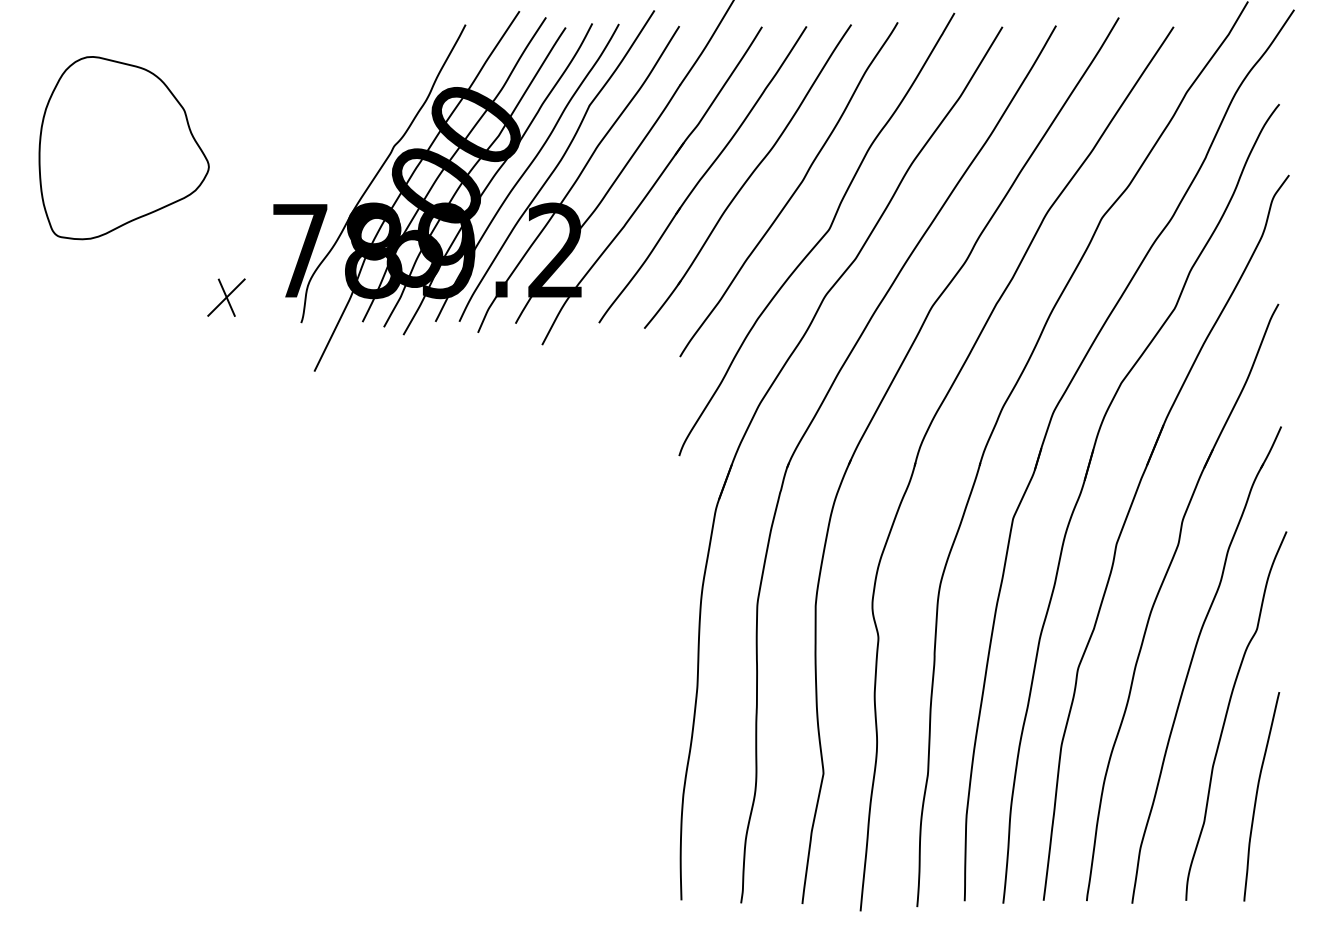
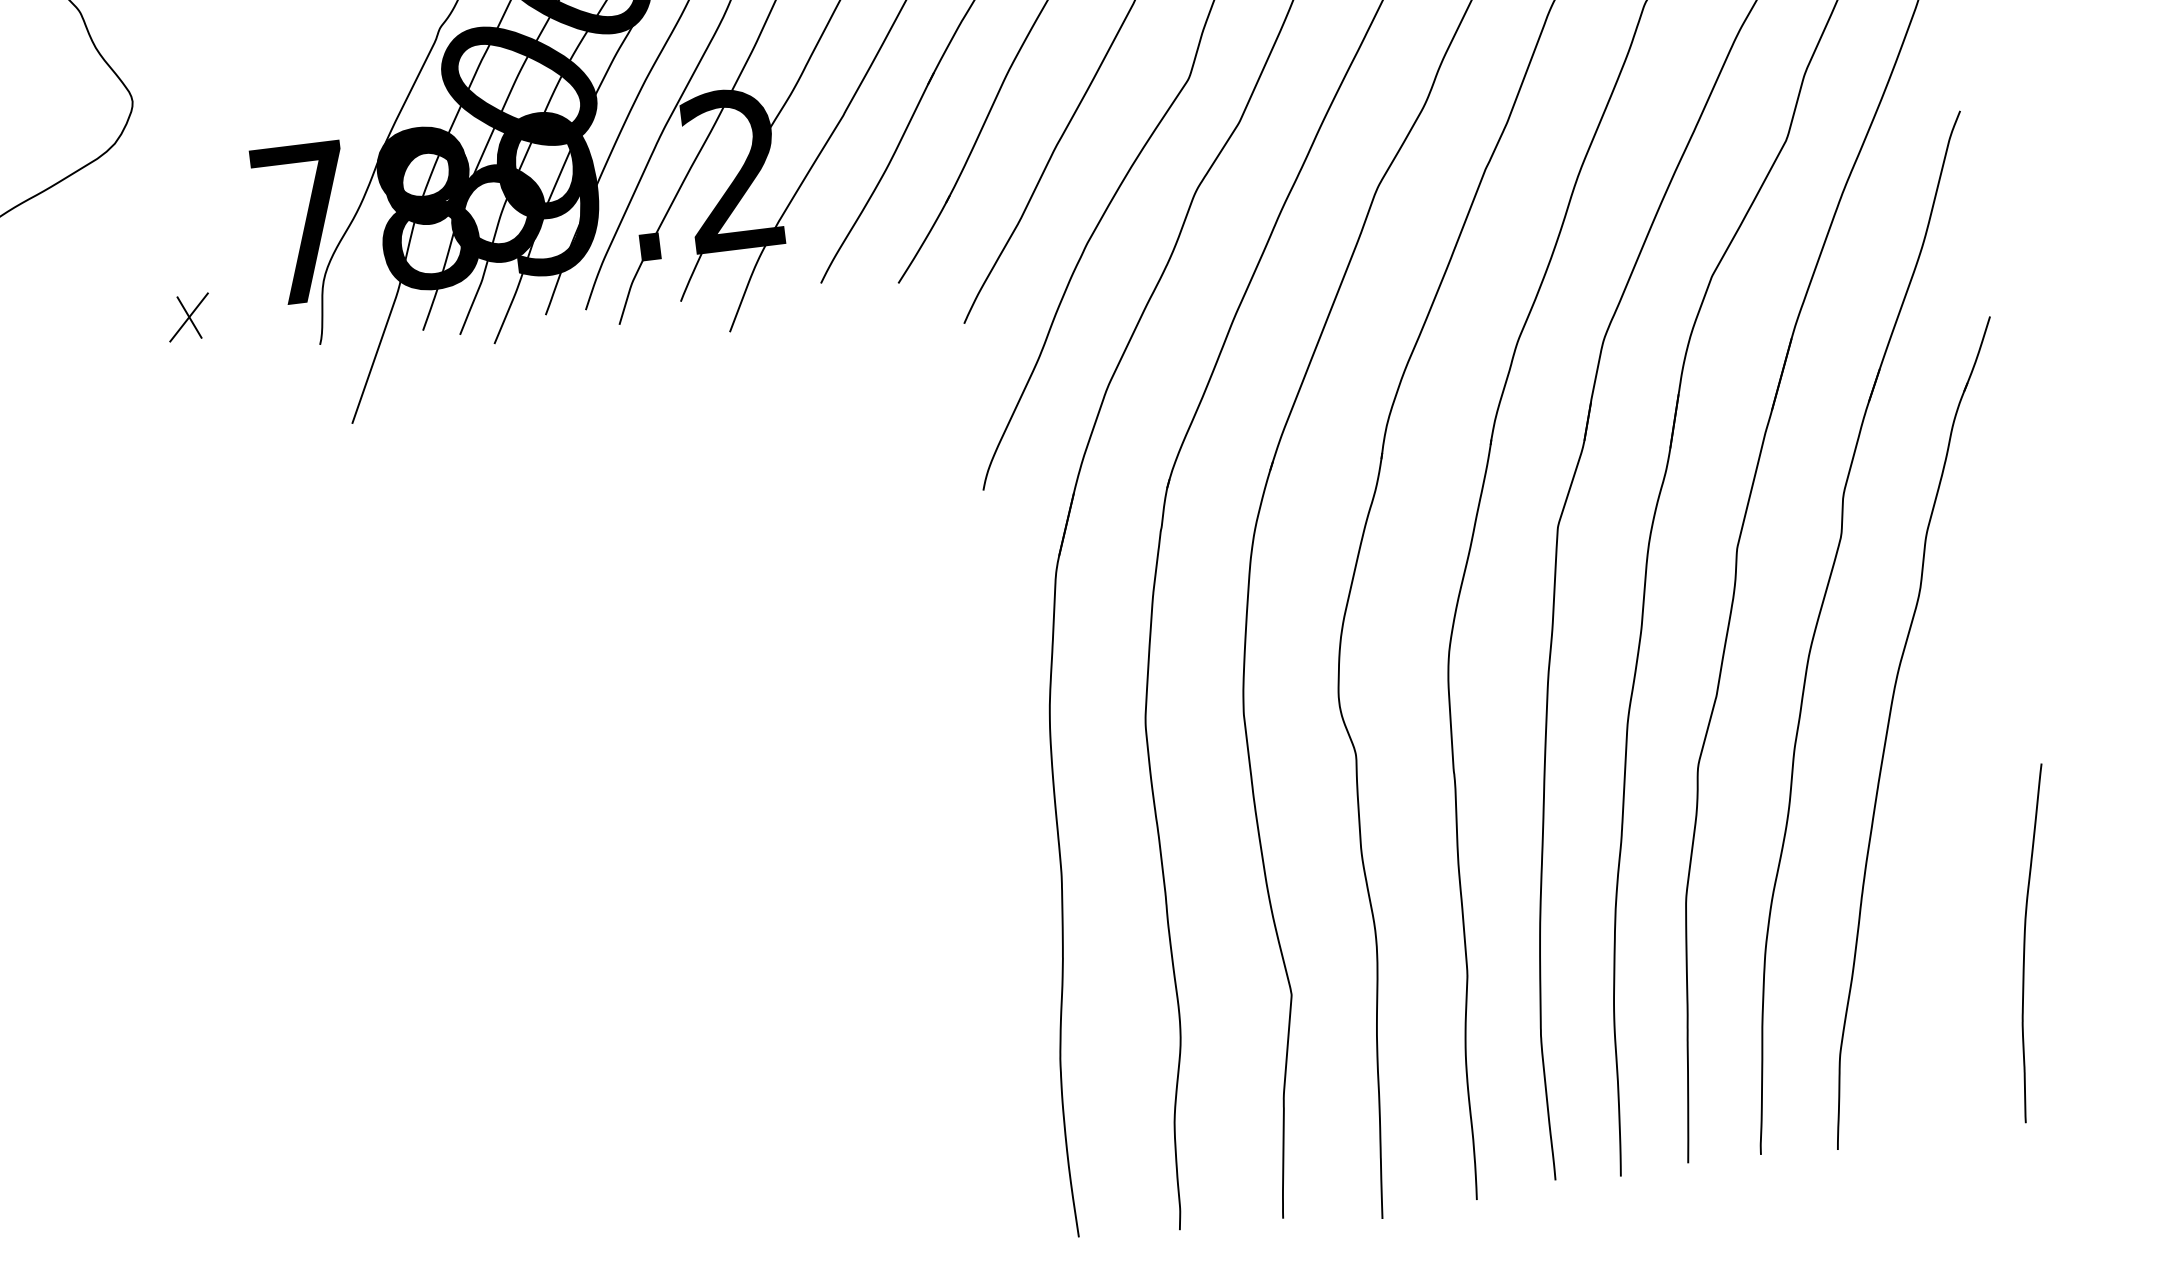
part: (226, 297) -> (189, 317), size x0.7
curve: (1228, 711) -> (1960, 806), removed

